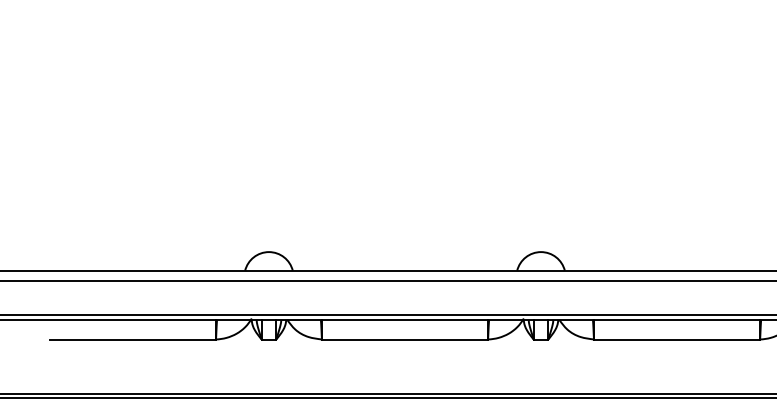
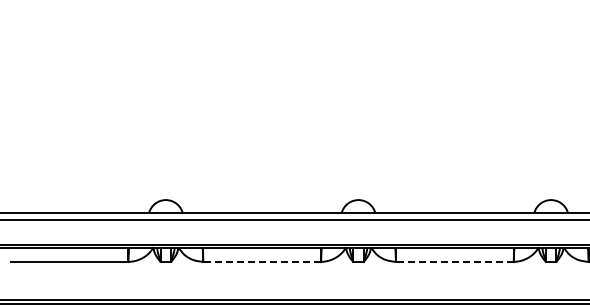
line: (405, 338) -> (262, 261), solid -> dashed
line: (676, 338) -> (454, 261), solid -> dashed

